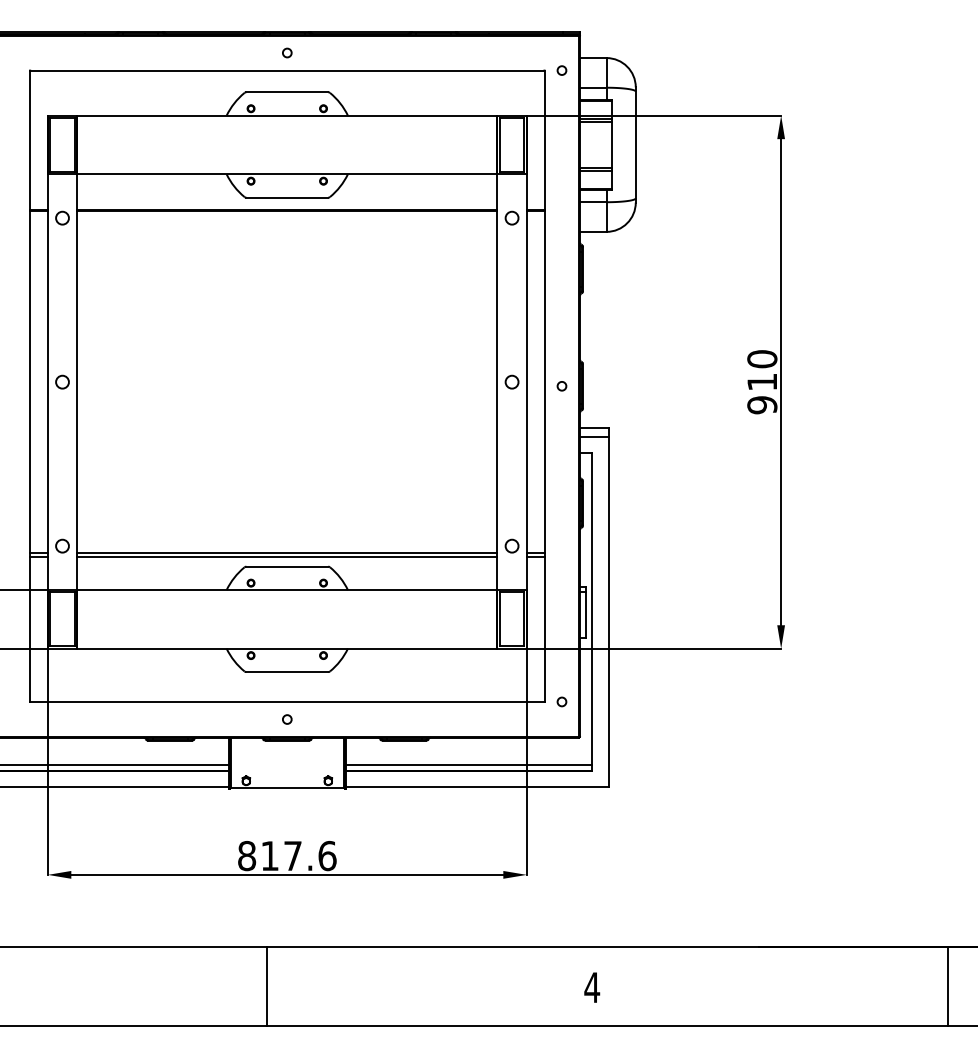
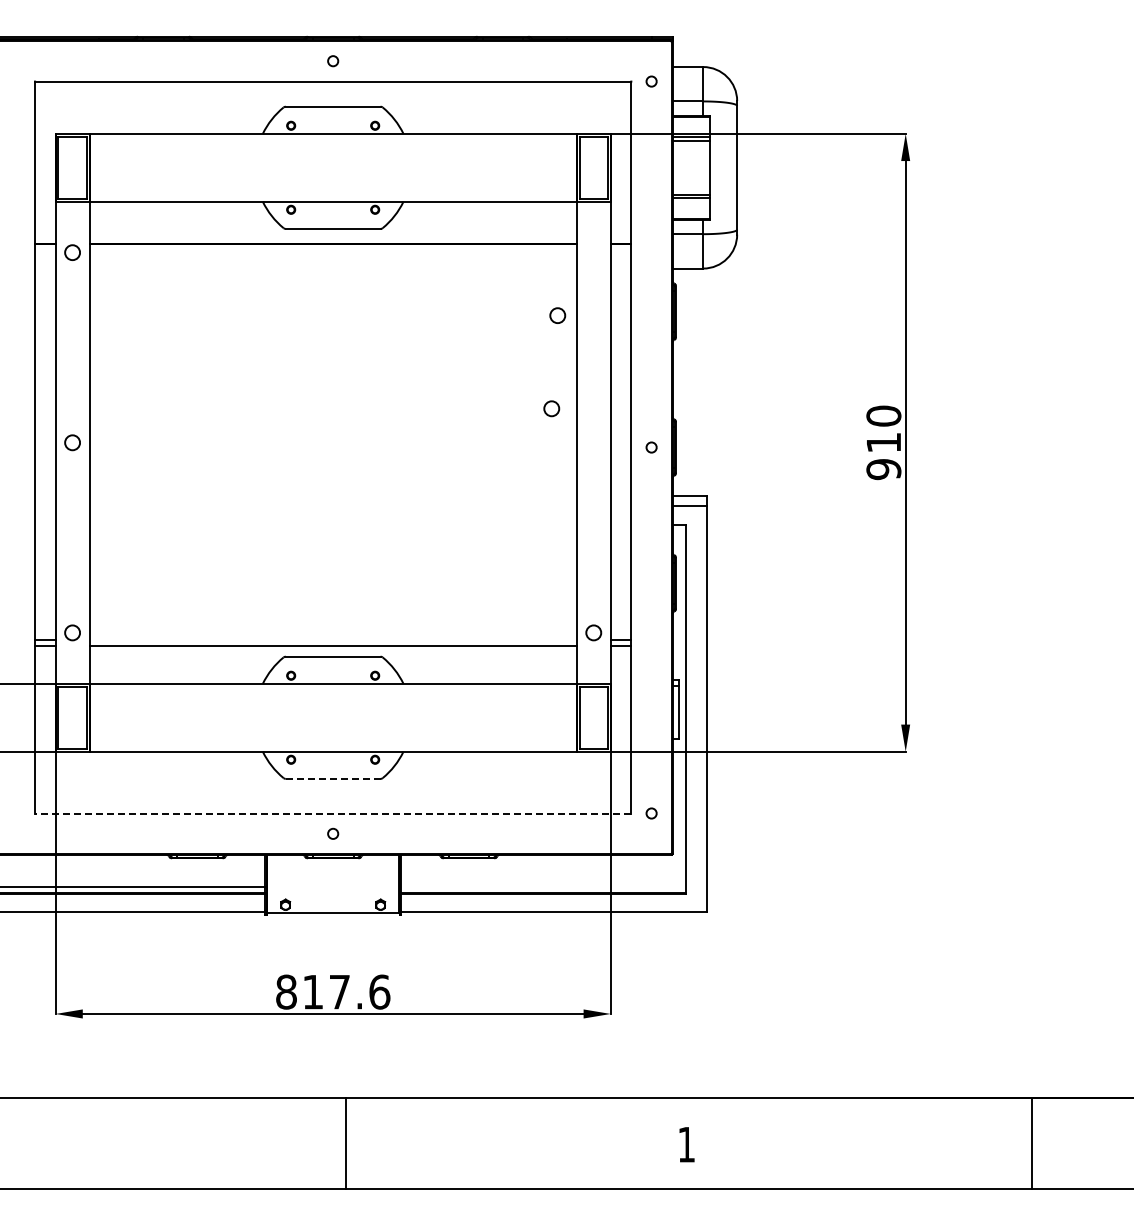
circle: (511, 218) -> (557, 315), moved
circle: (511, 381) -> (551, 408), moved
line: (286, 552) -> (332, 640), removed
line: (286, 671) -> (332, 778), solid -> dashed
line: (286, 701) -> (332, 813), solid -> dashed
line: (468, 764) -> (543, 886), removed
line: (266, 986) -> (346, 1143), moved
line: (948, 986) -> (1032, 1143), moved
text: (592, 987) -> (686, 1144), 4 -> 1

